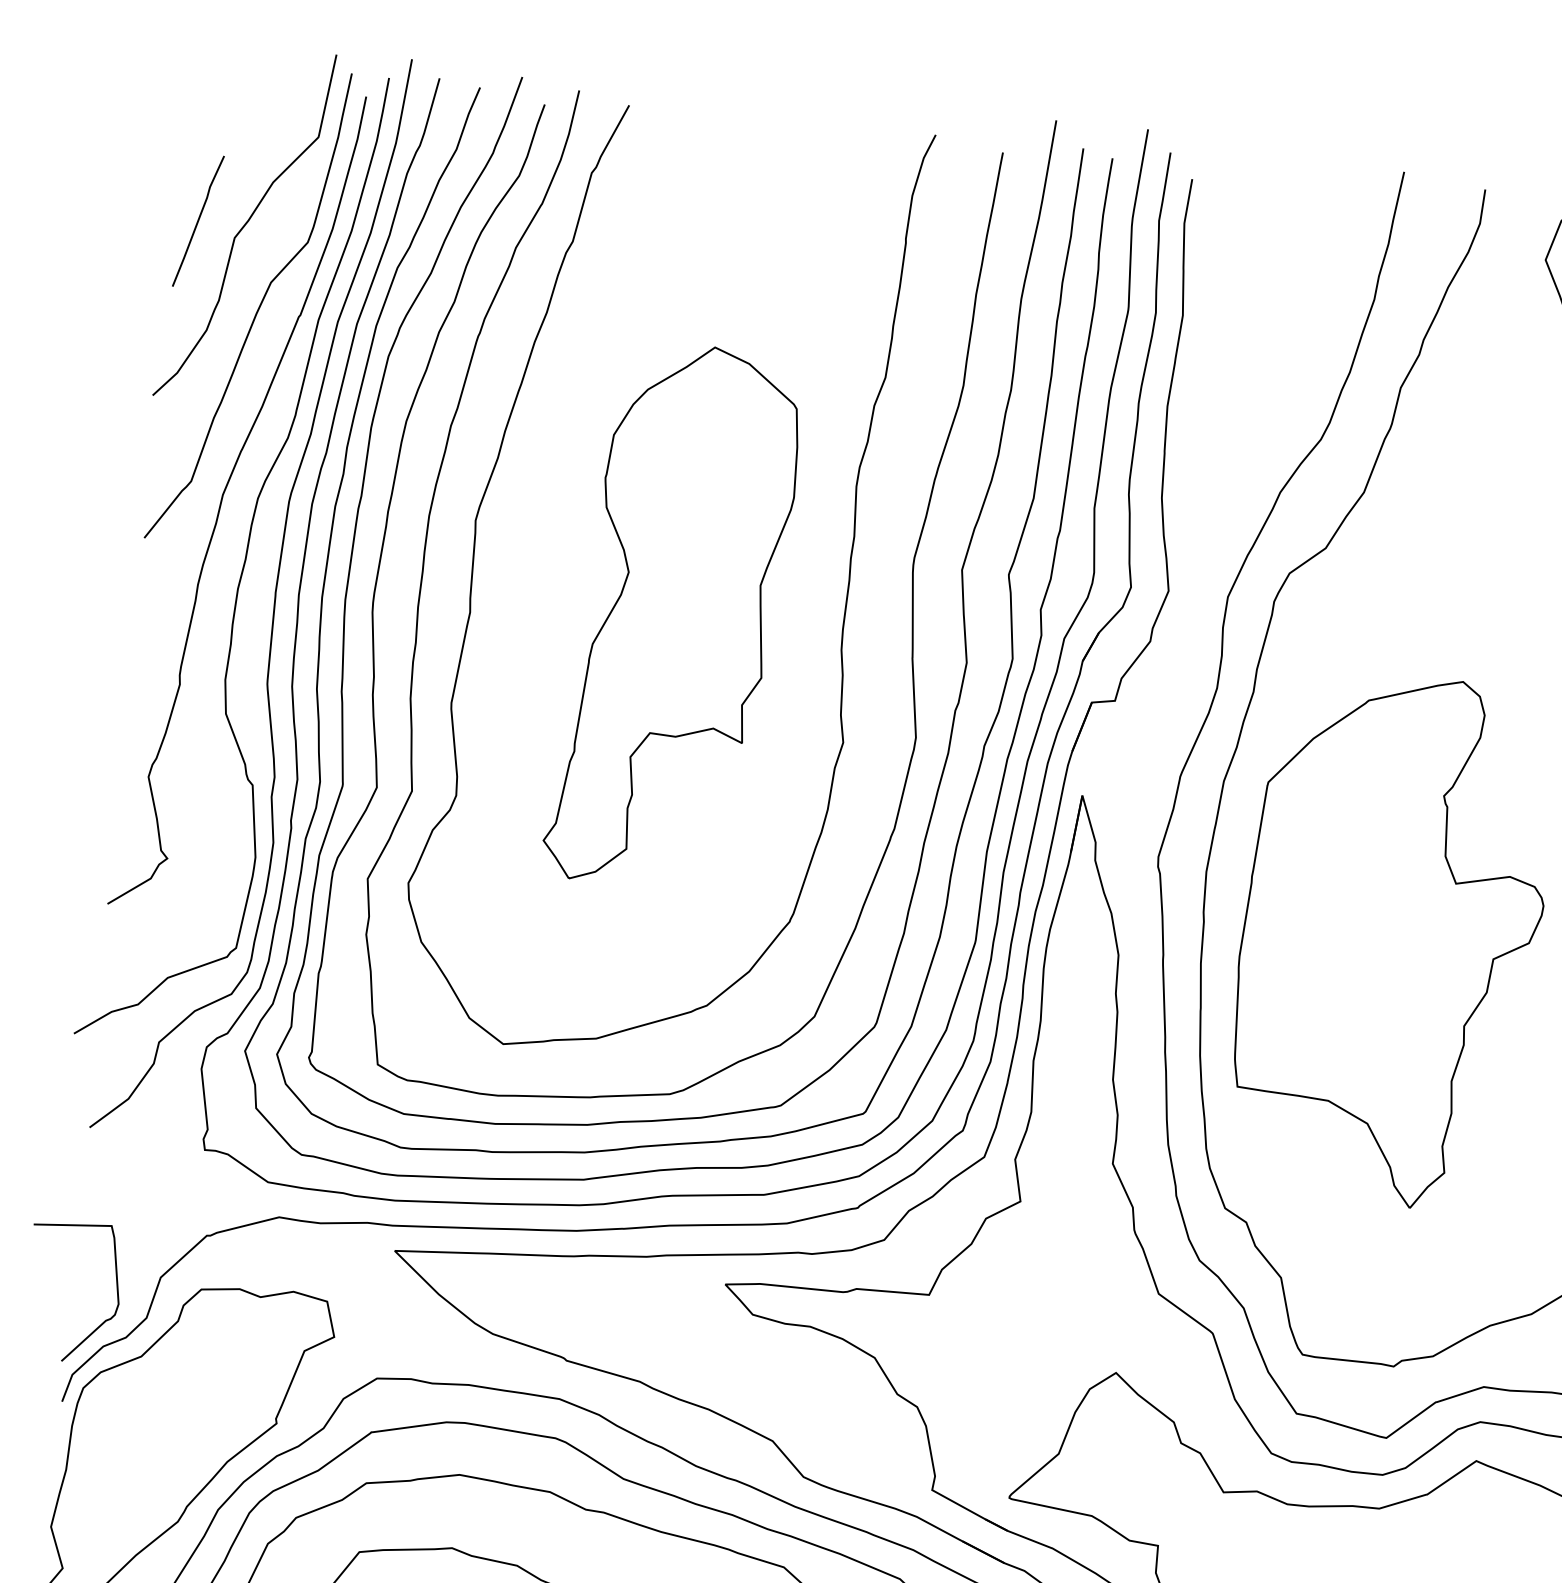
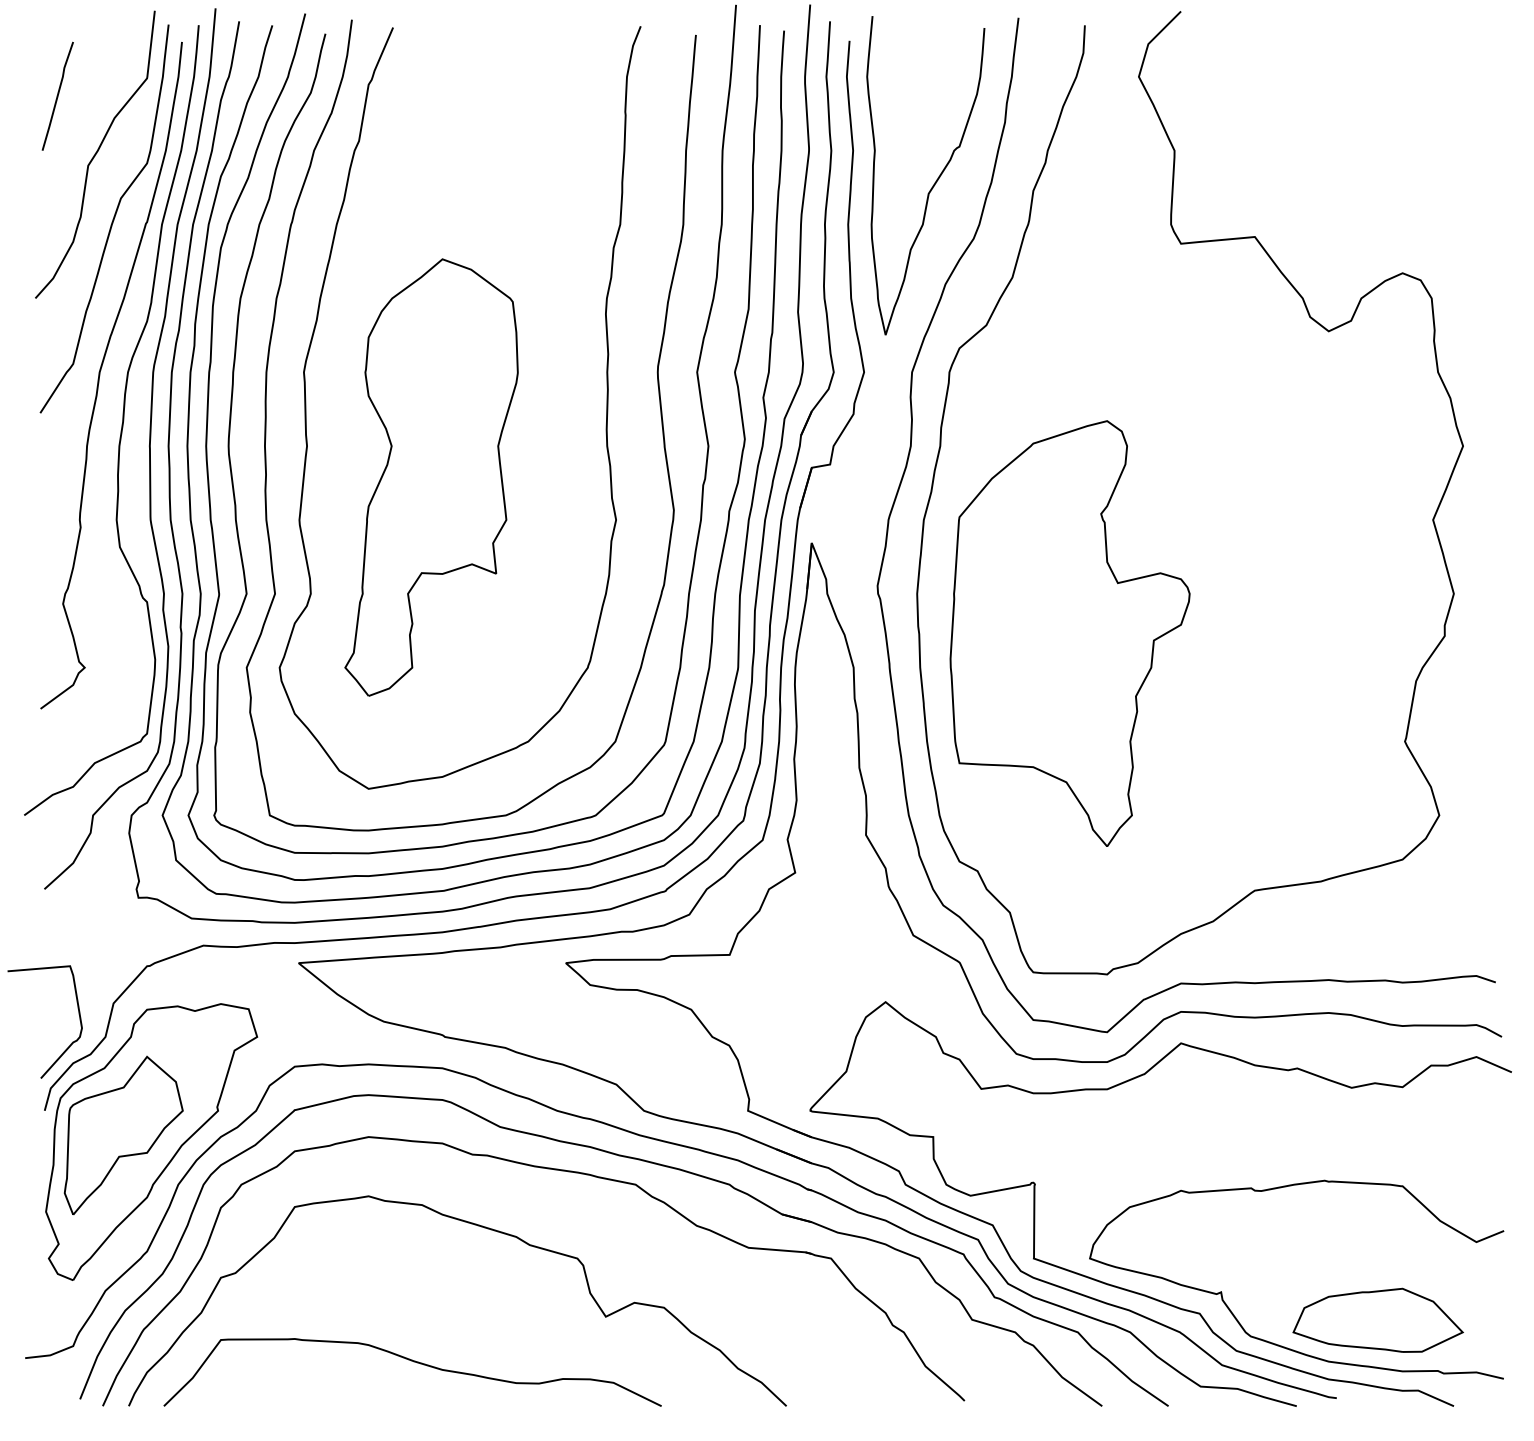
curve: (198, 220) -> (57, 95), moved
curve: (1279, 365) -> (934, 182), added
part: (674, 616) -> (431, 477), moved
part: (156, 1442) -> (123, 1135), added

